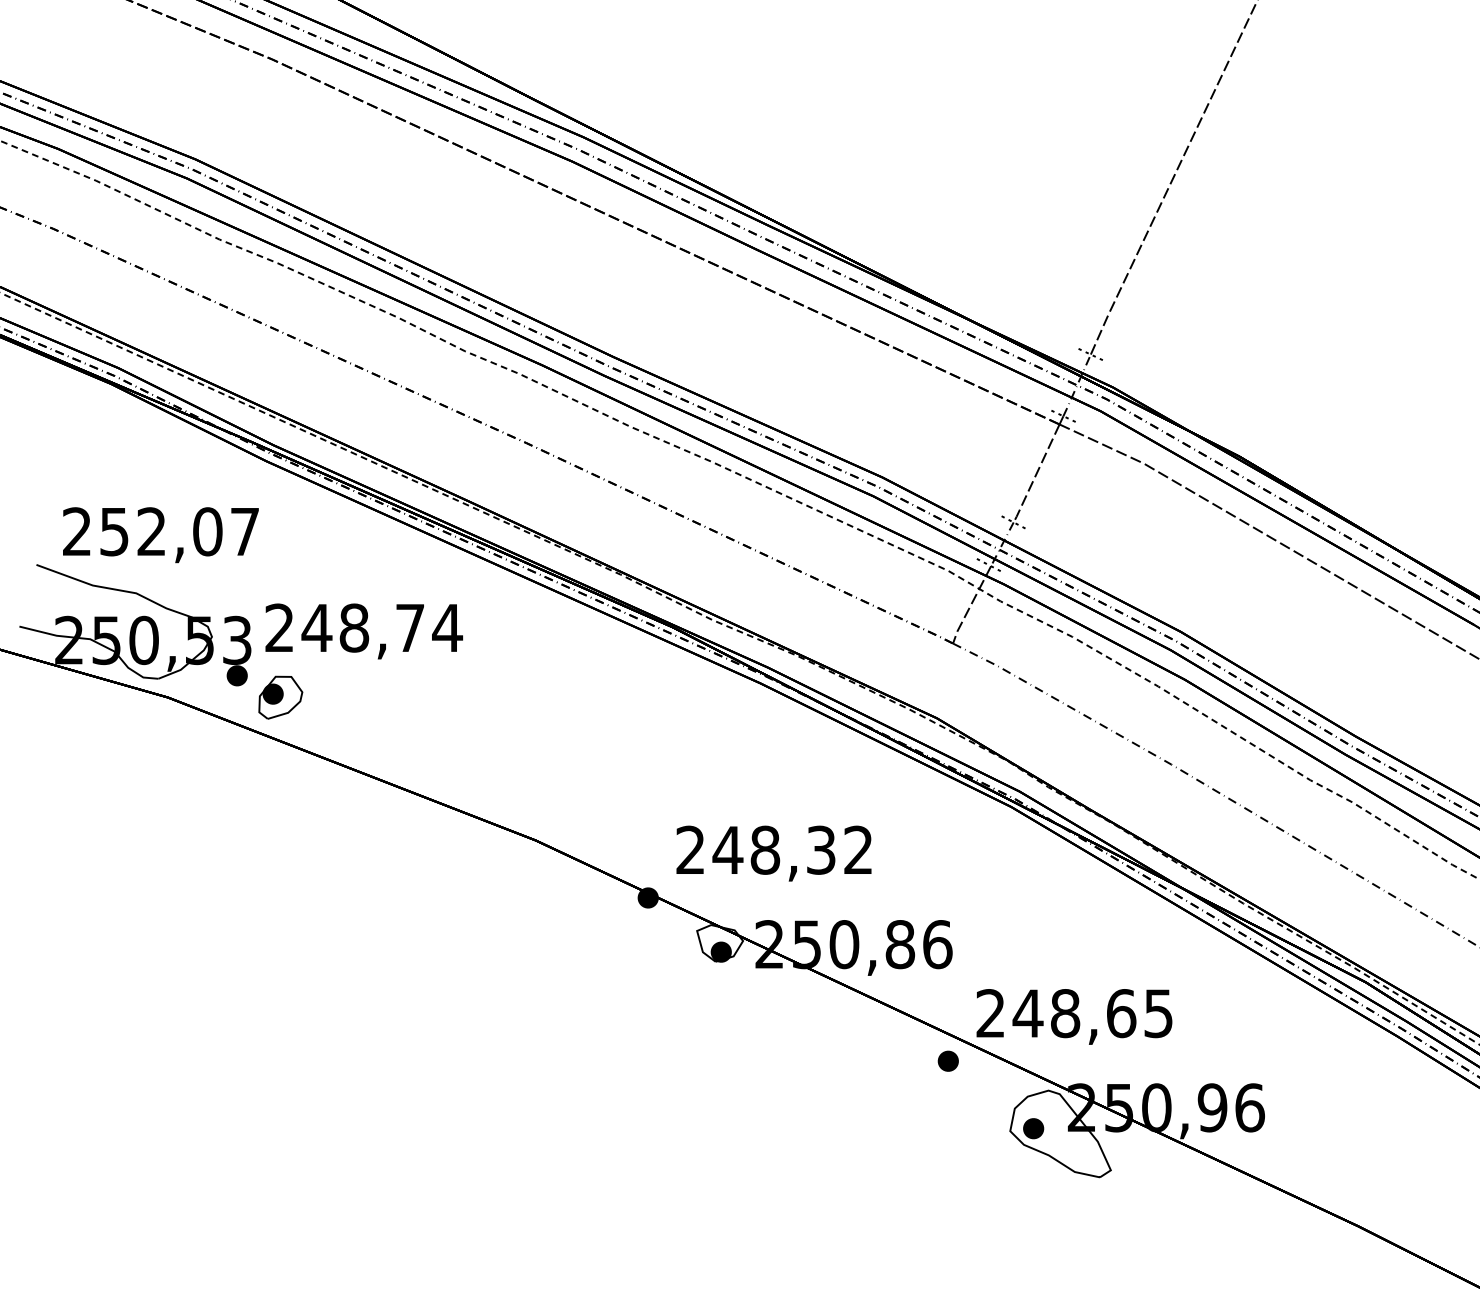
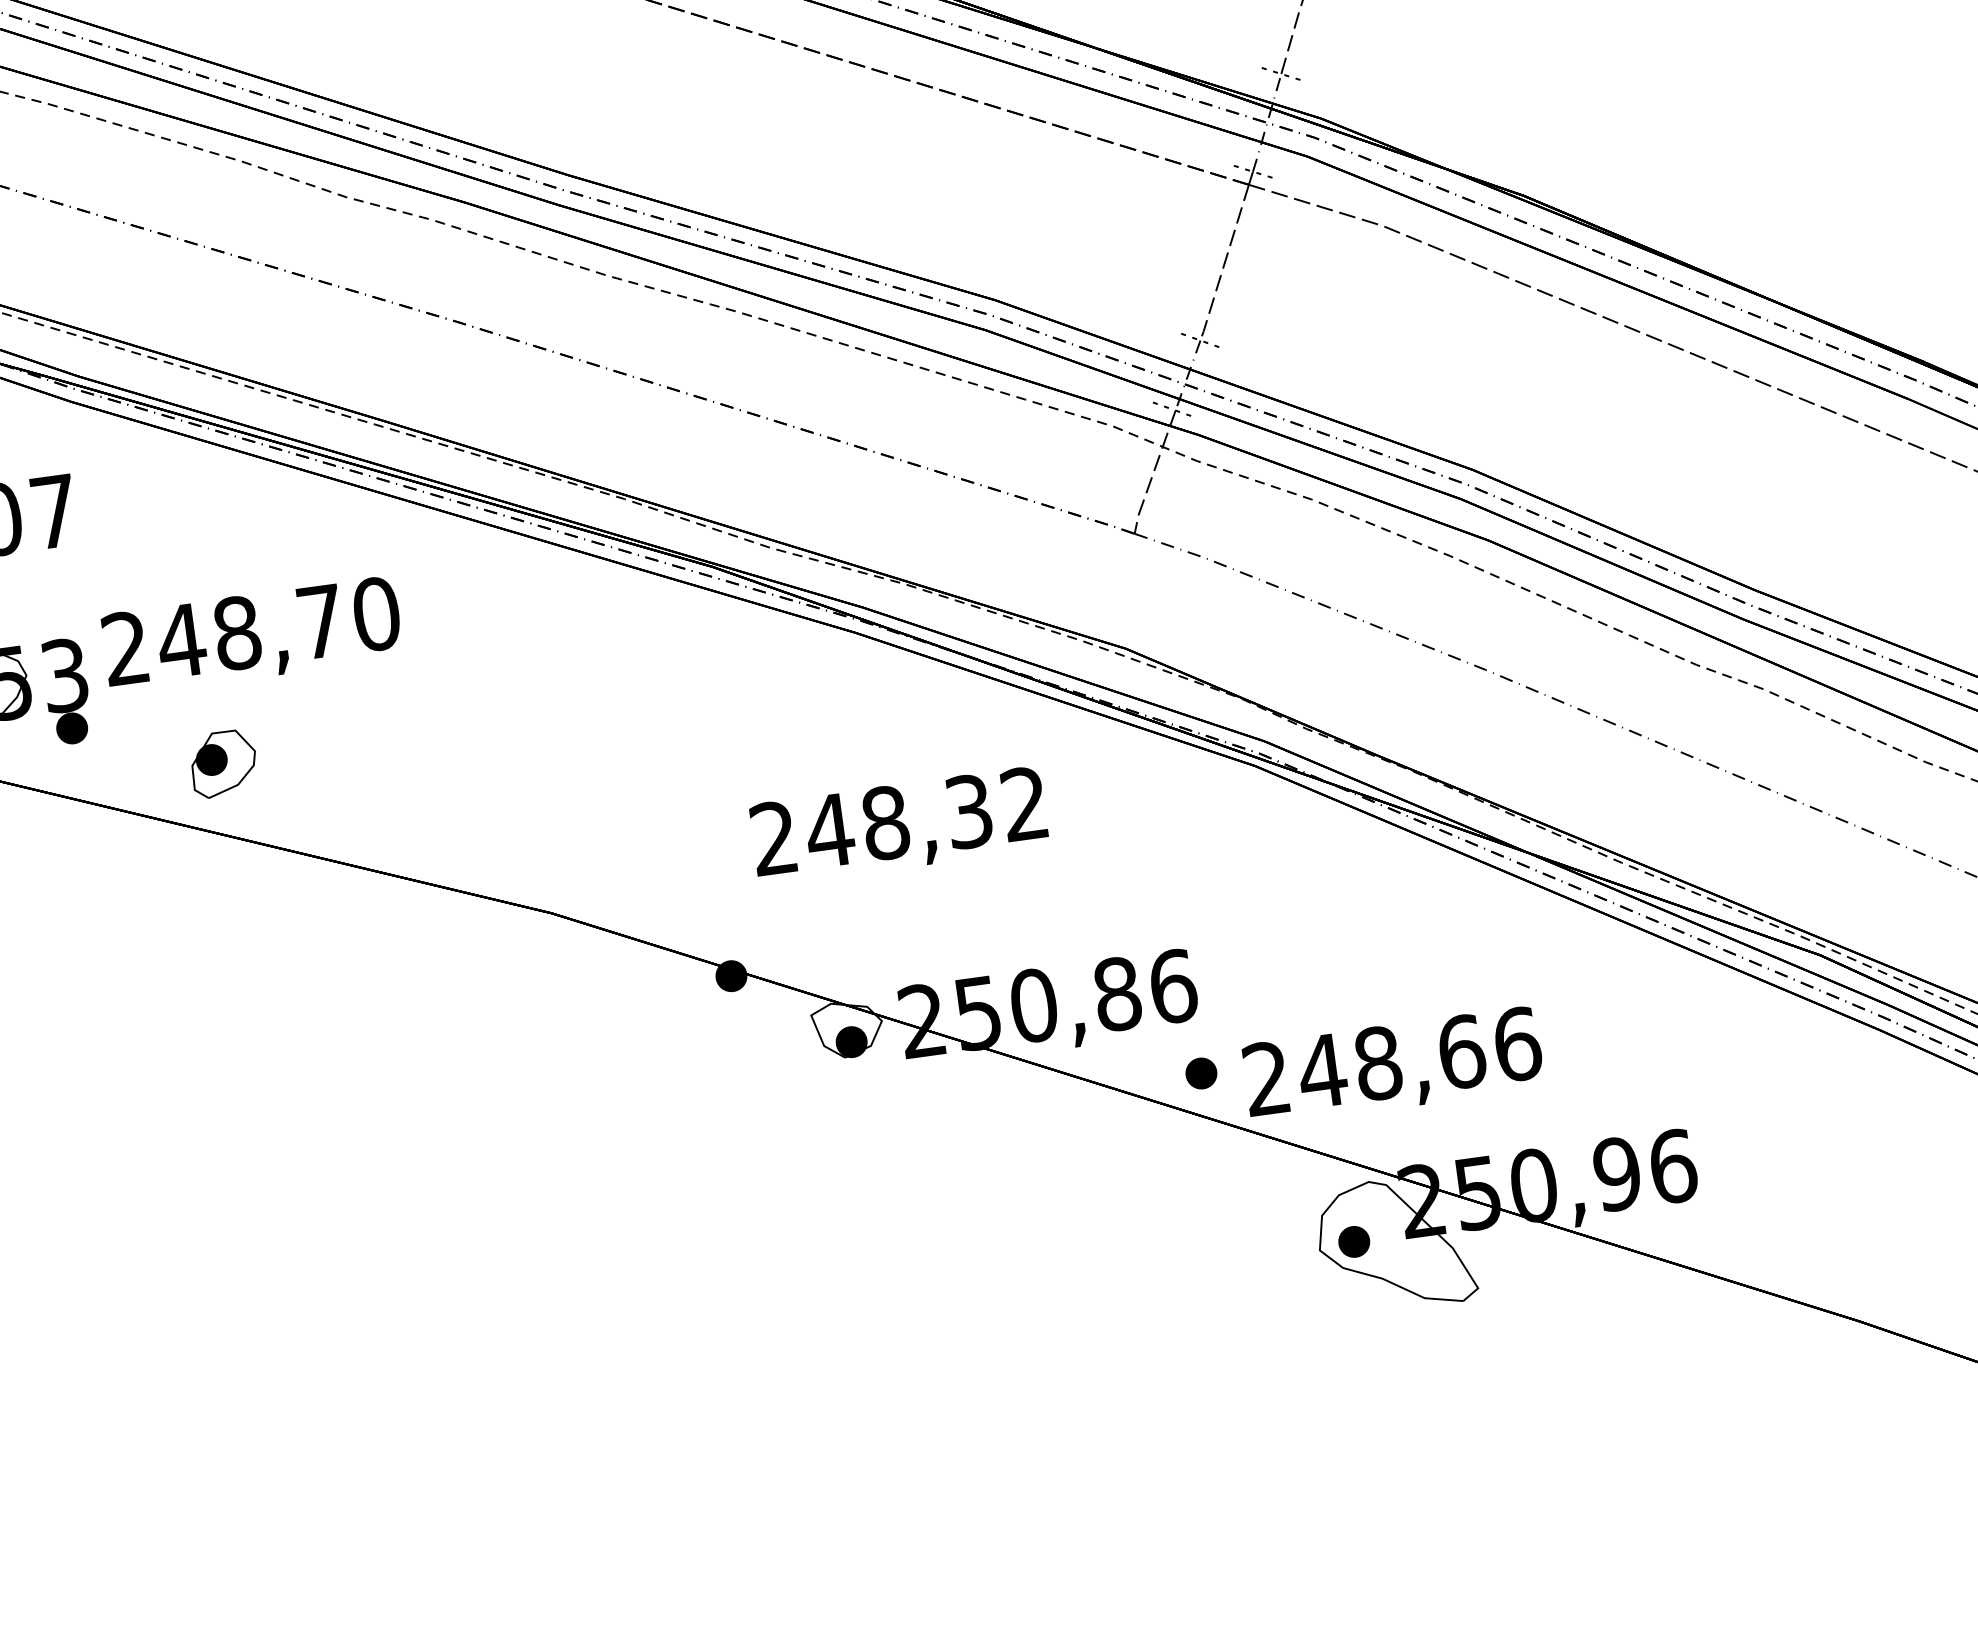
text: (447, 627) -> (376, 613), 248,74 -> 248,70
part: (280, 697) -> (223, 763), moved
text: (773, 853) -> (898, 826), moved
text: (1158, 1013) -> (1517, 1044), 248,65 -> 248,66
part: (947, 1060) -> (1200, 1072), moved

